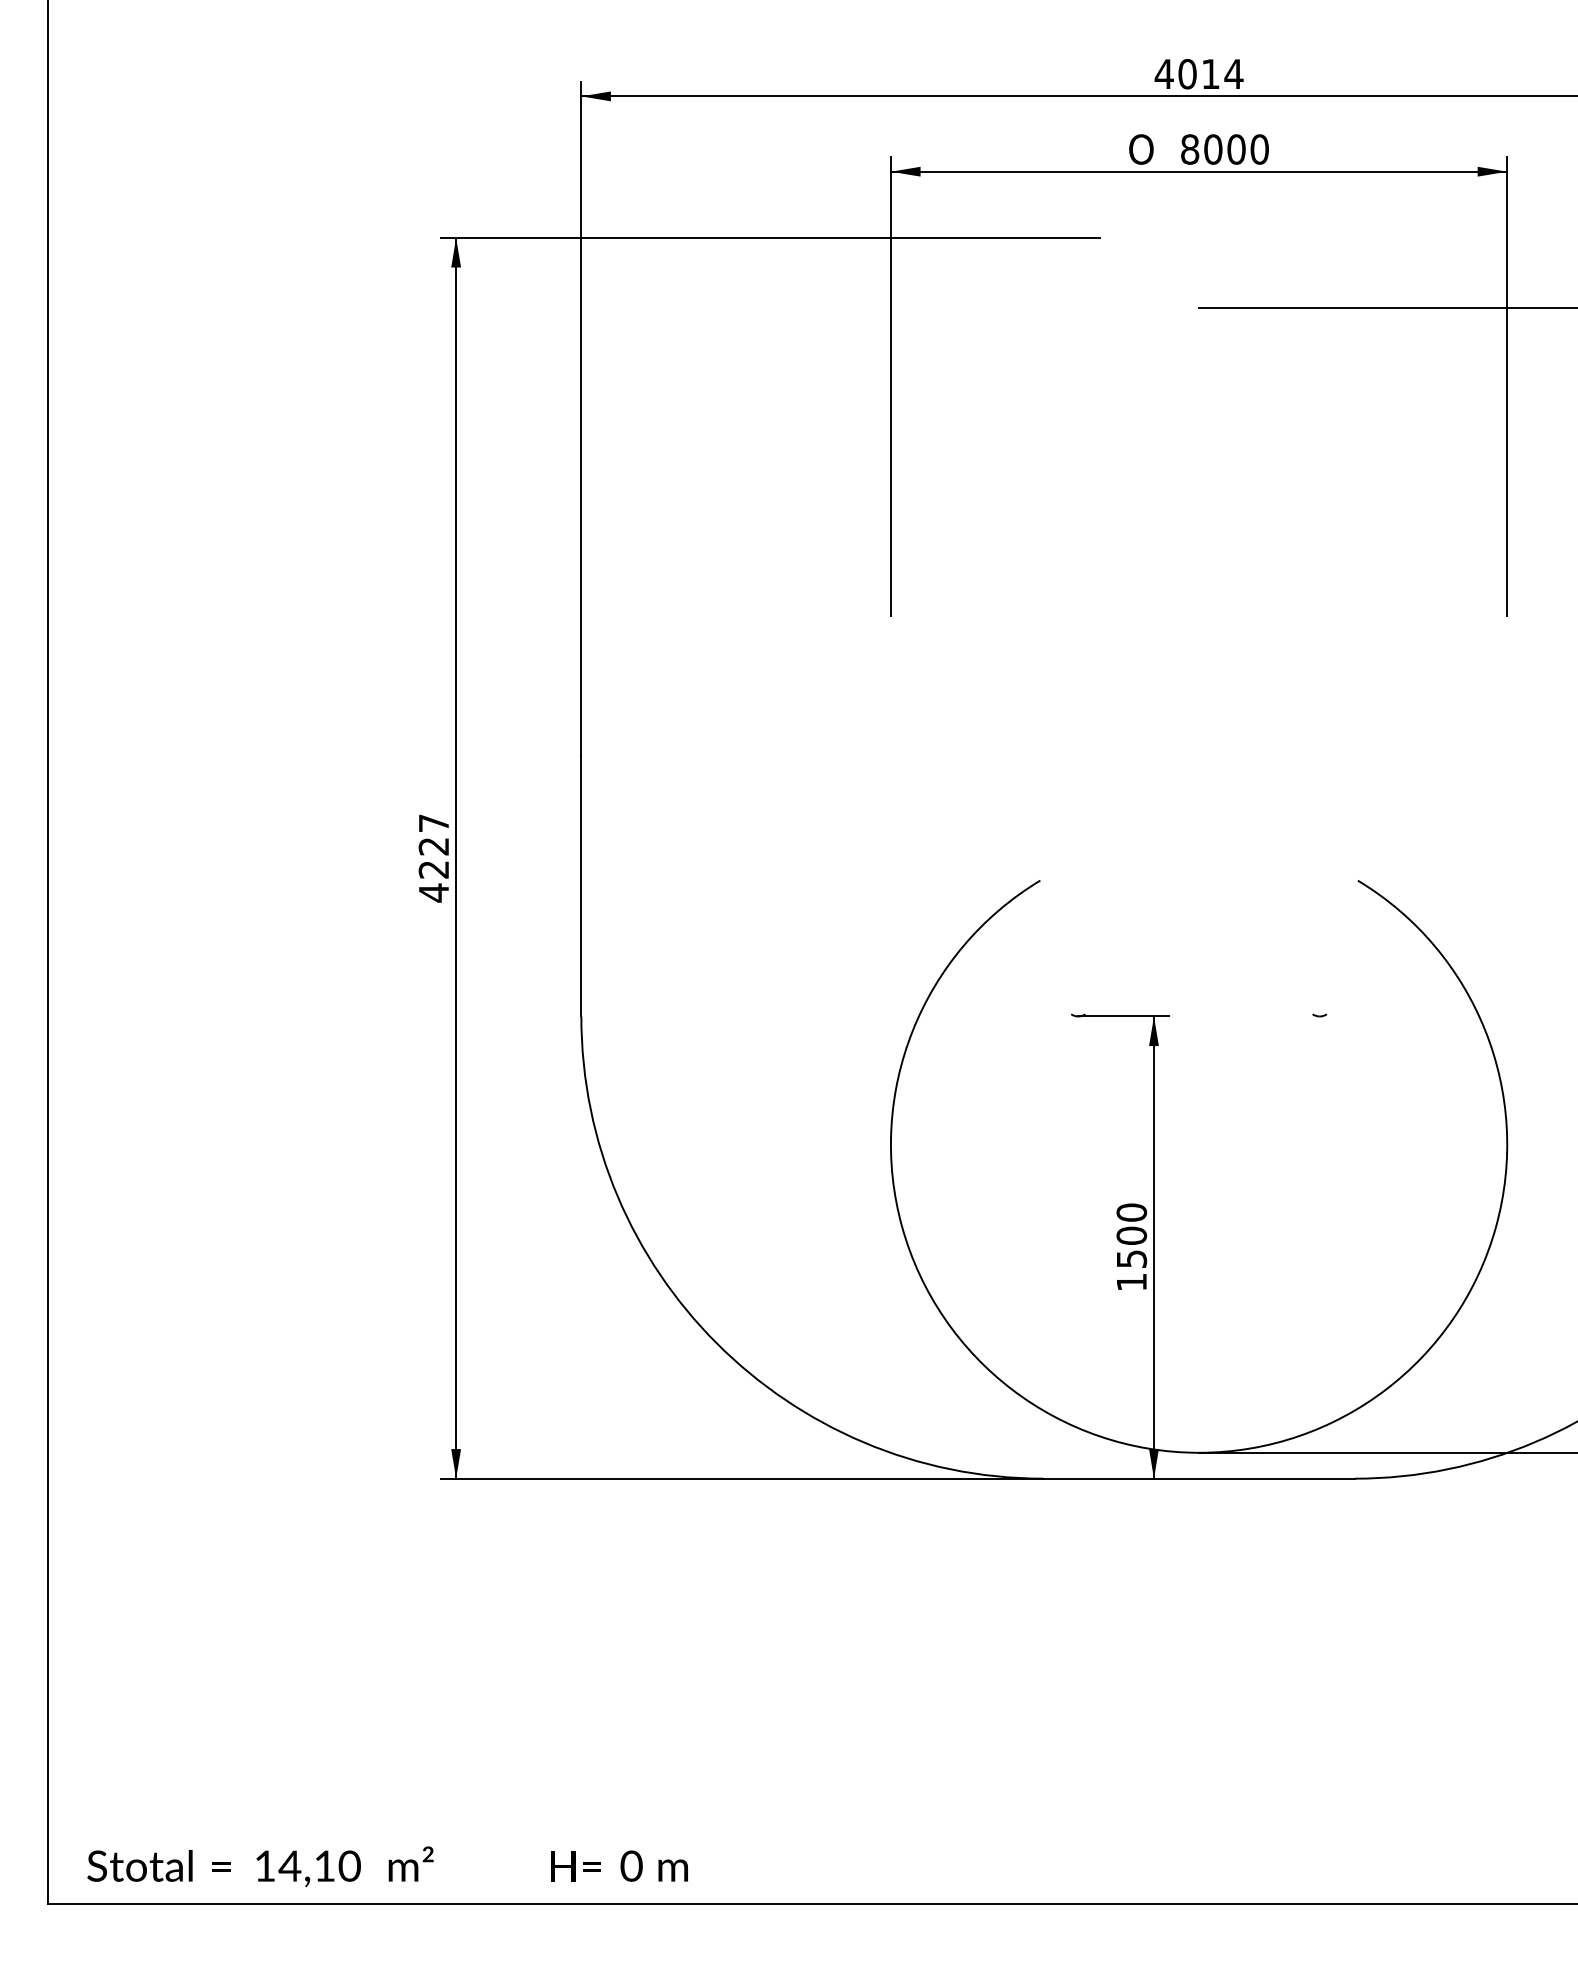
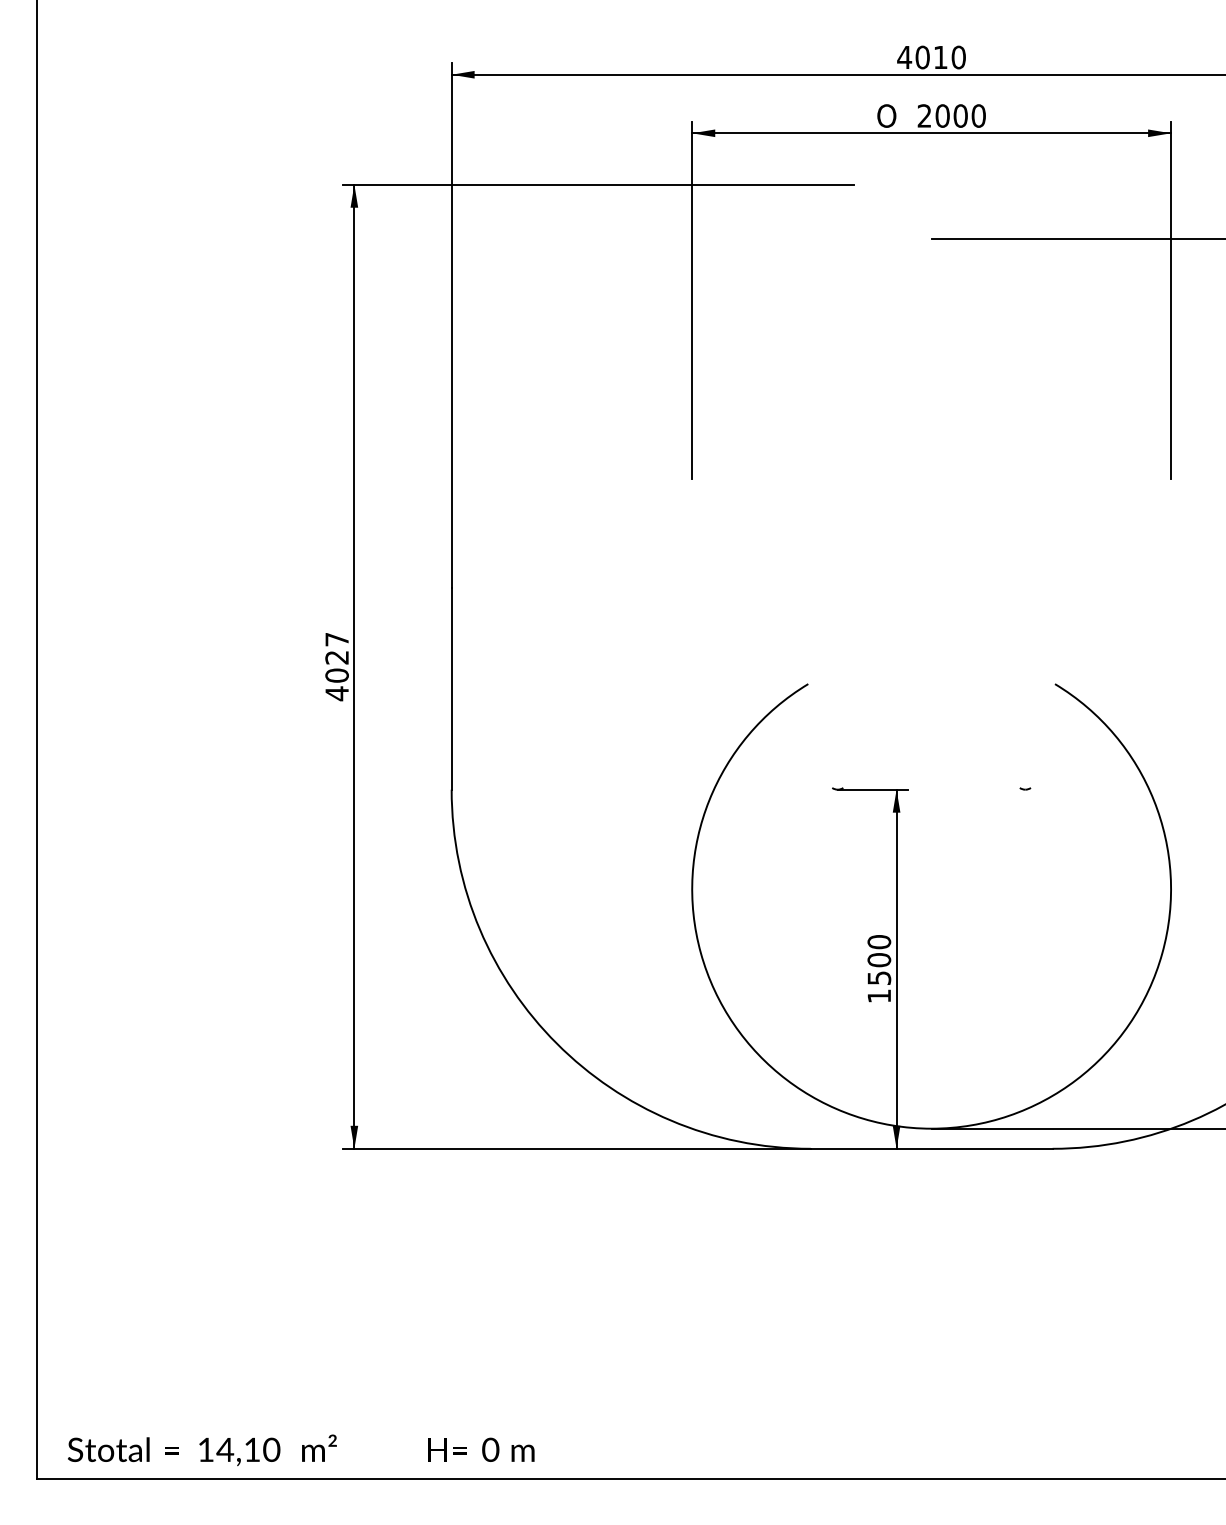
text: (1233, 73) -> (958, 56), 4014 -> 4010
text: (1190, 149) -> (924, 116), 8000 -> 2000
text: (433, 869) -> (336, 675), 4227 -> 4027

